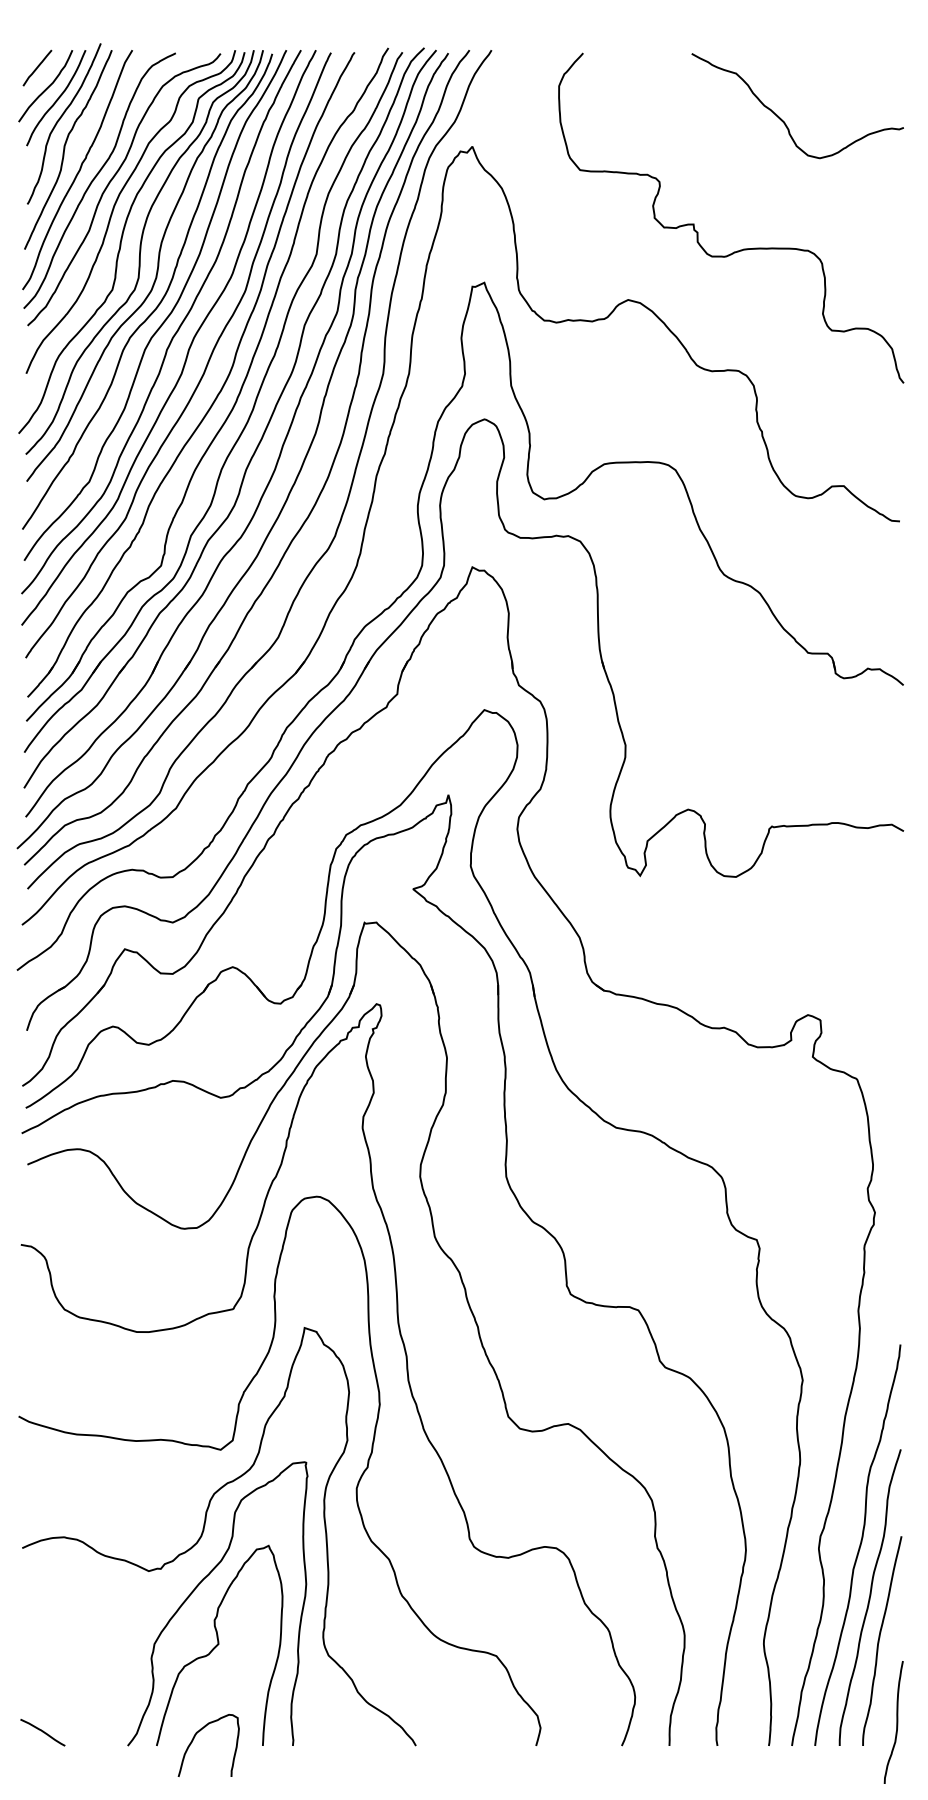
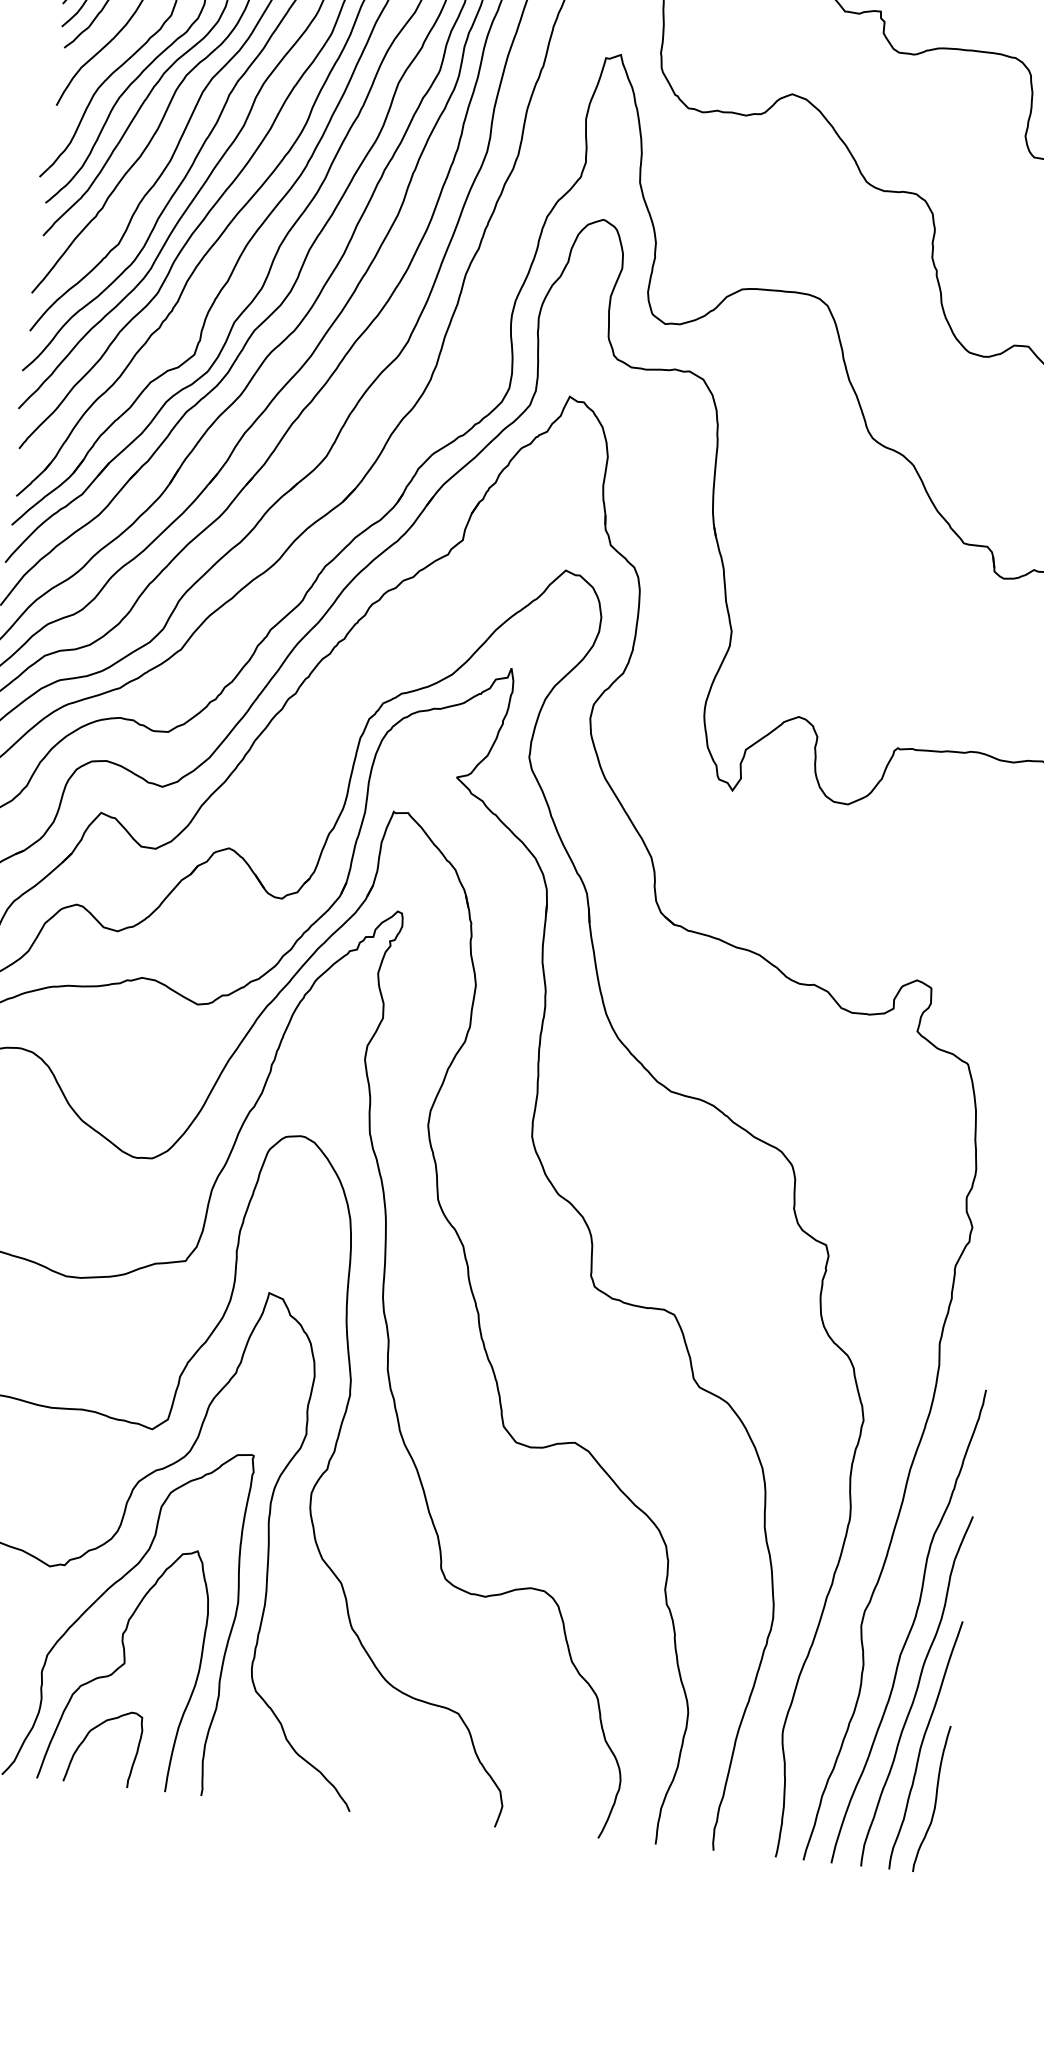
curve: (896, 1722) -> (935, 1799), moved
curve: (194, 1738) -> (87, 1736), moved

